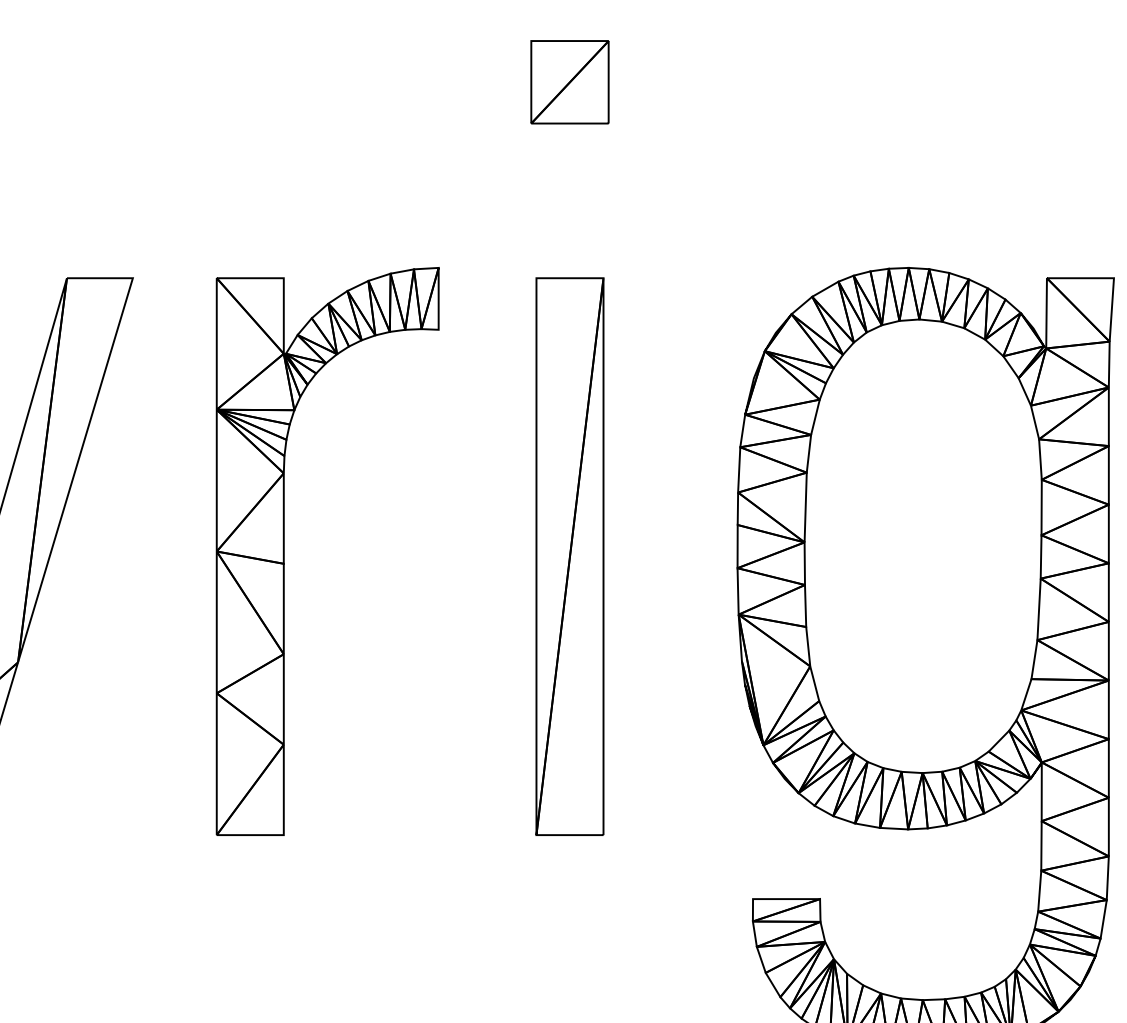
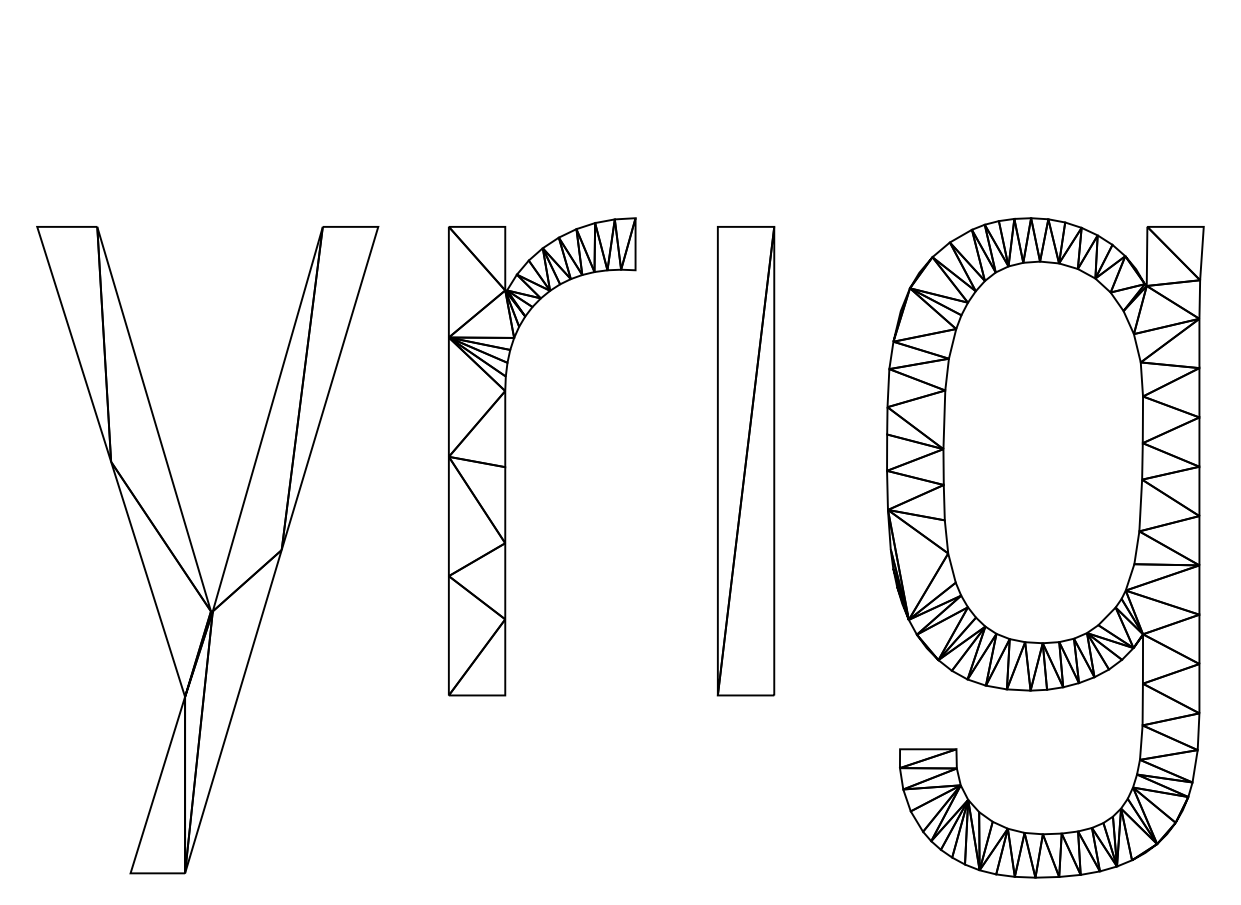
part: (569, 81) -> (745, 61), removed

